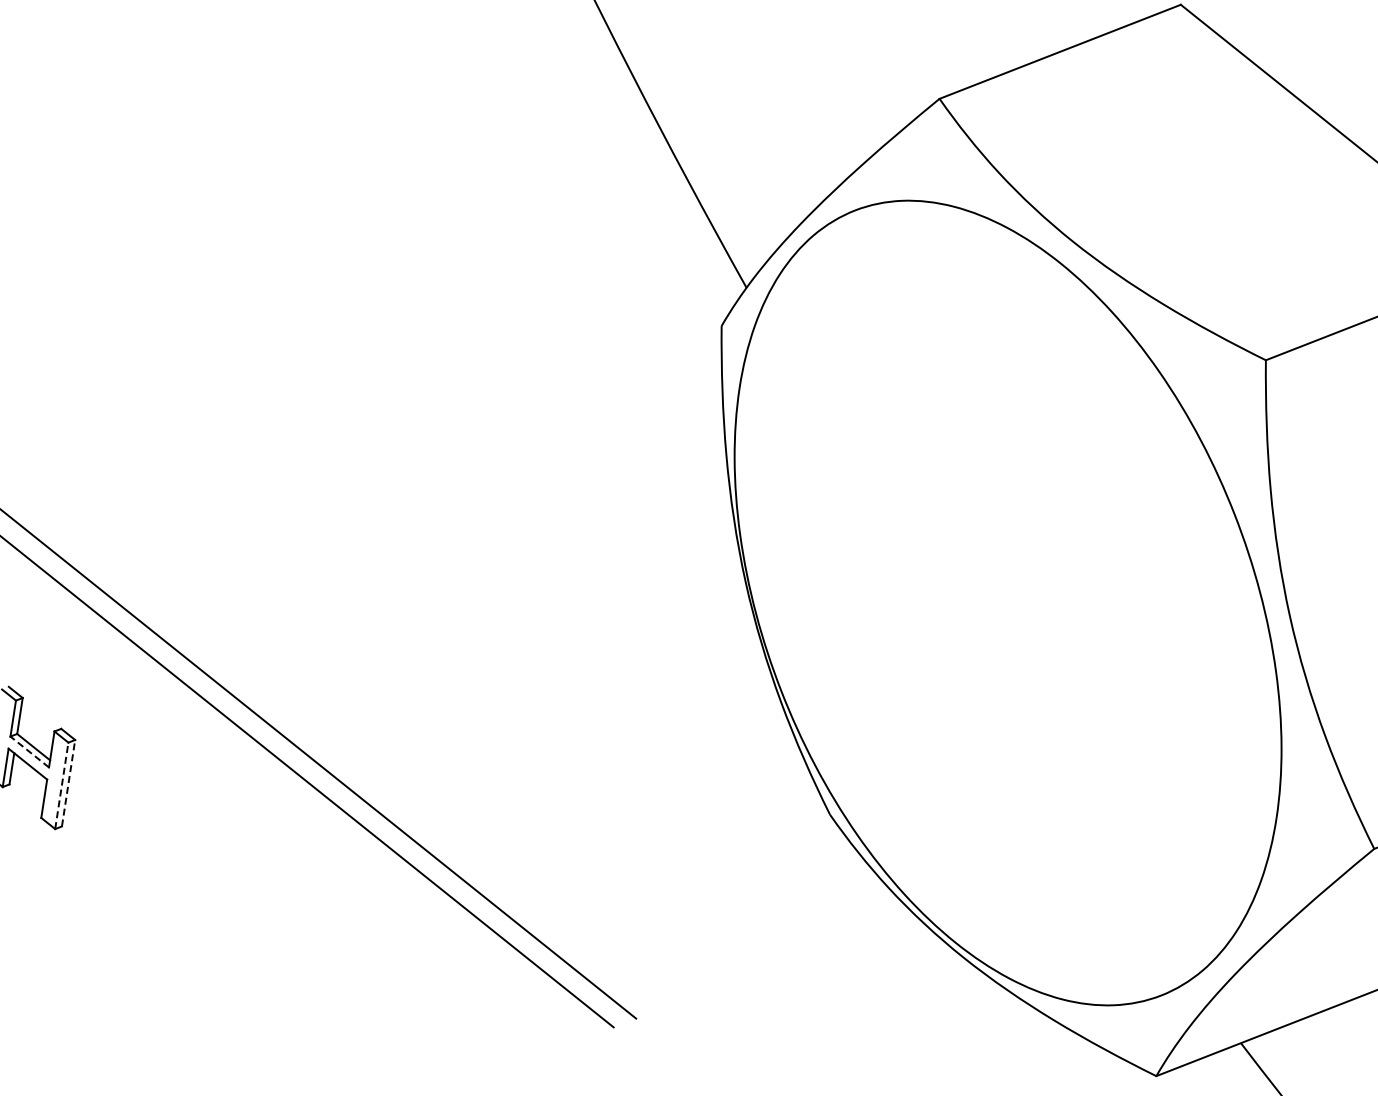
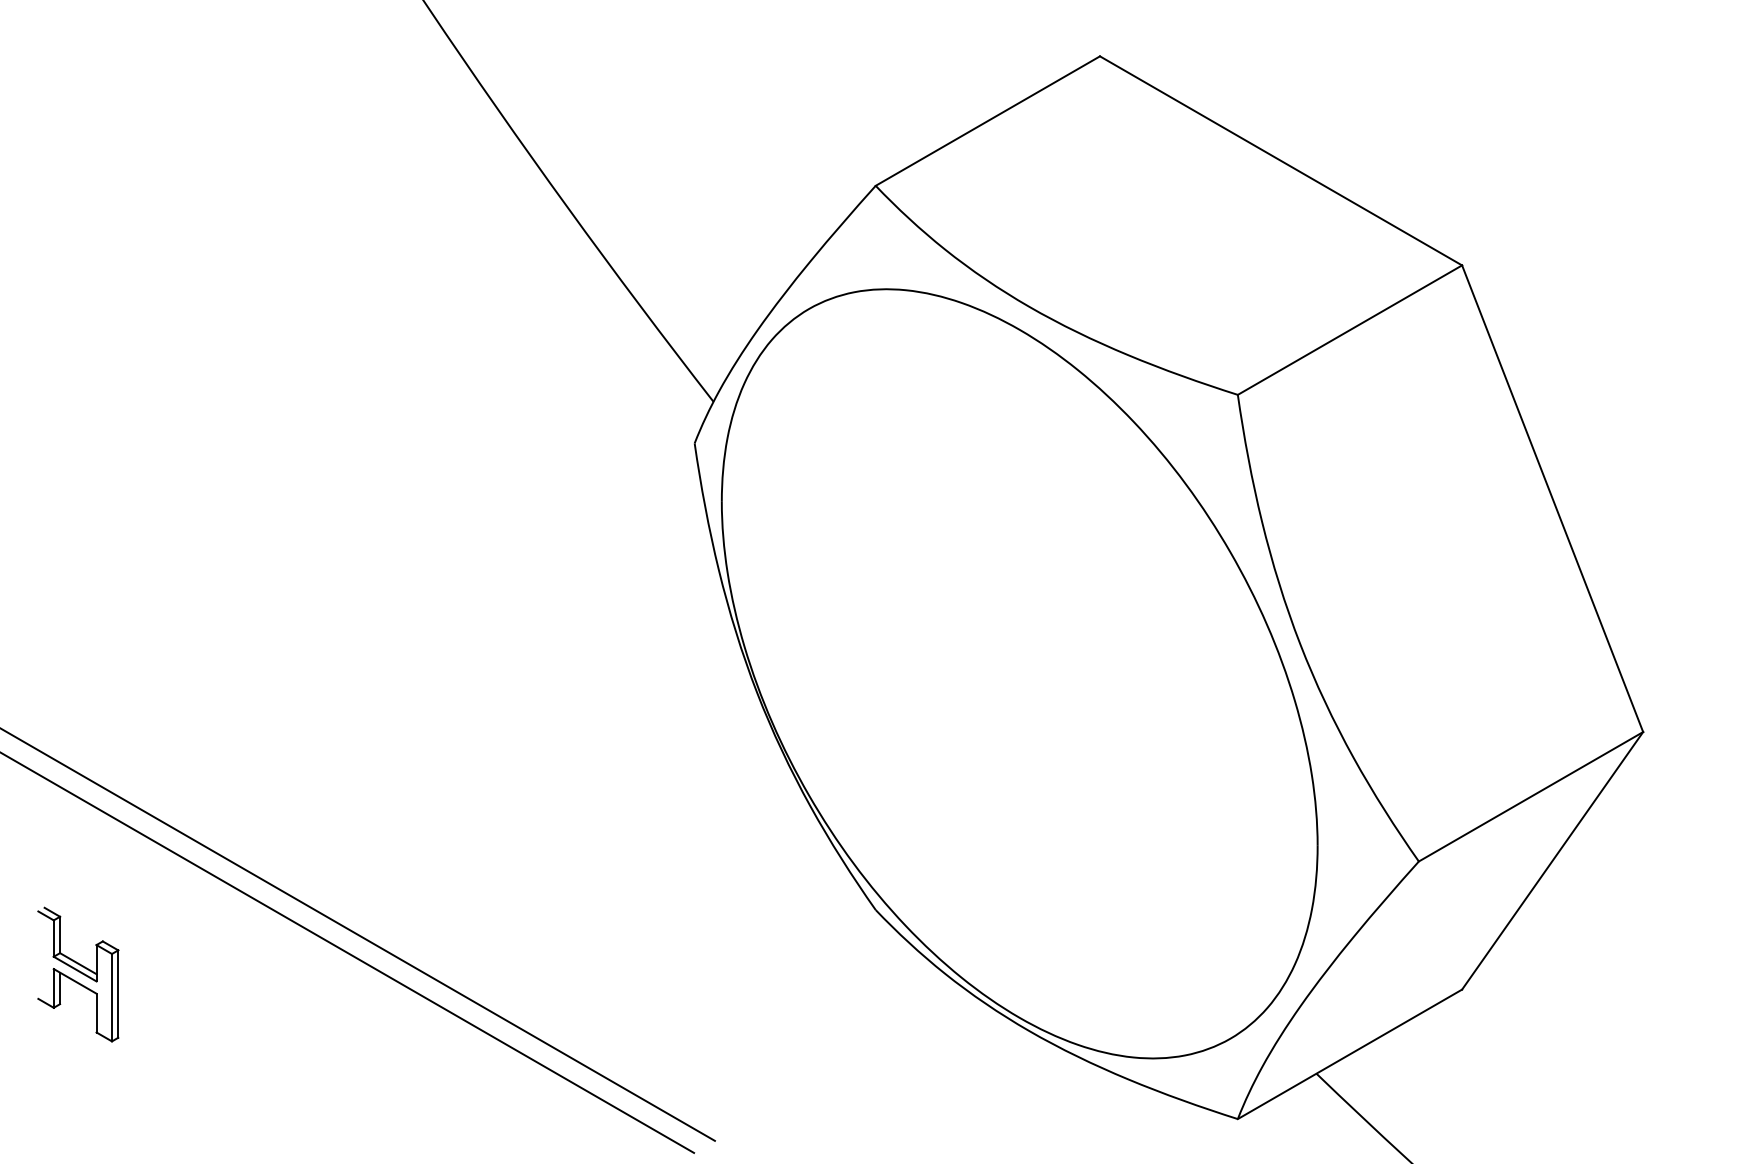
line: (30, 752) -> (75, 969), dashed -> solid
line: (68, 783) -> (118, 994), dashed -> solid
line: (62, 785) -> (112, 997), dashed -> solid

